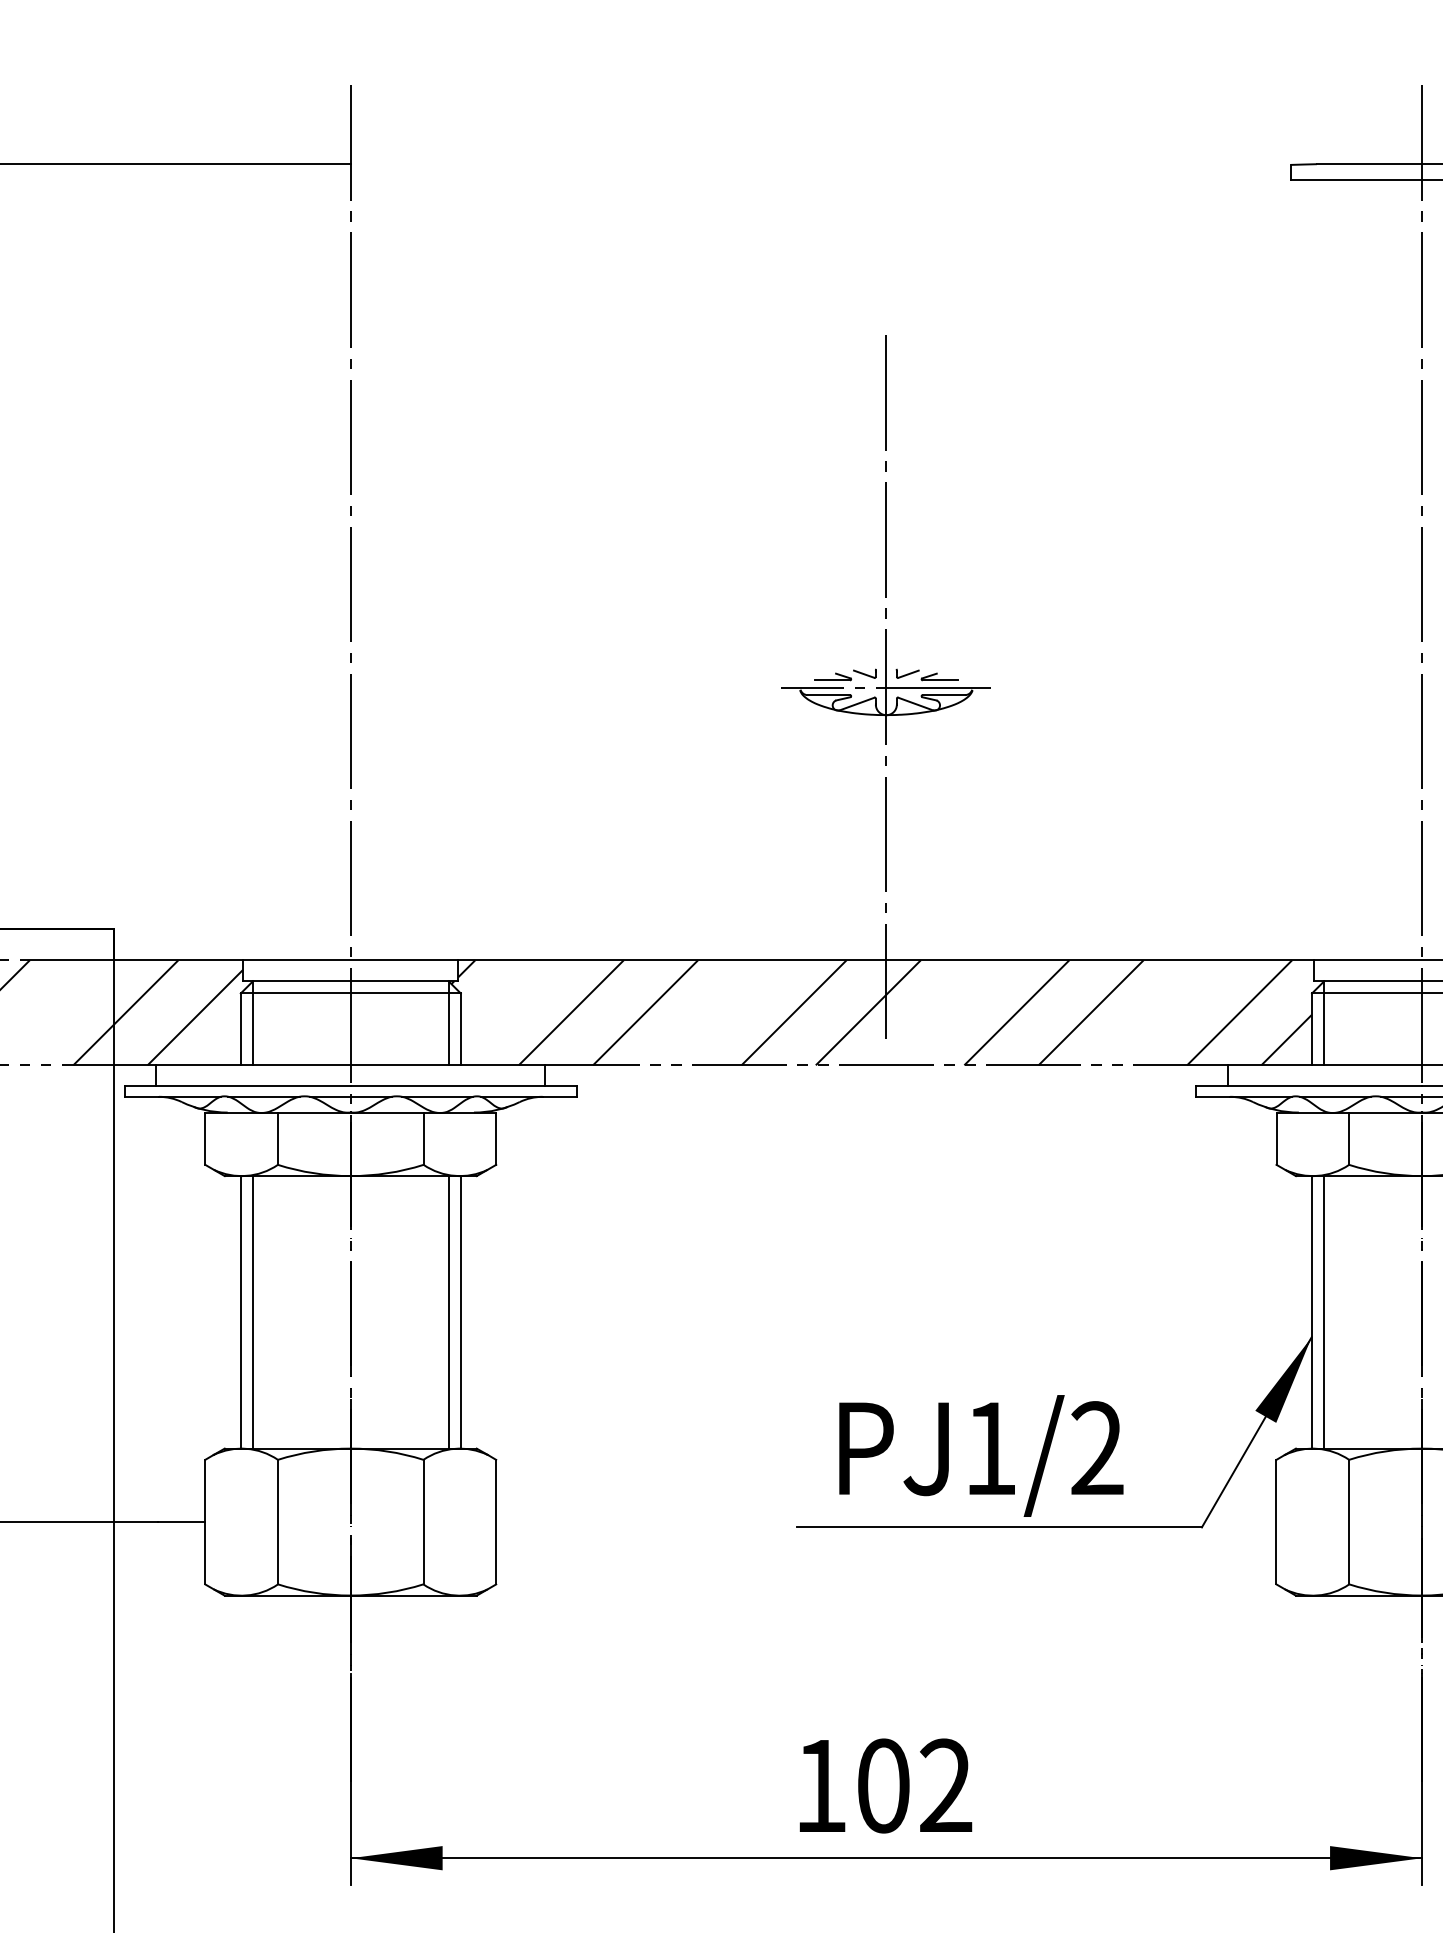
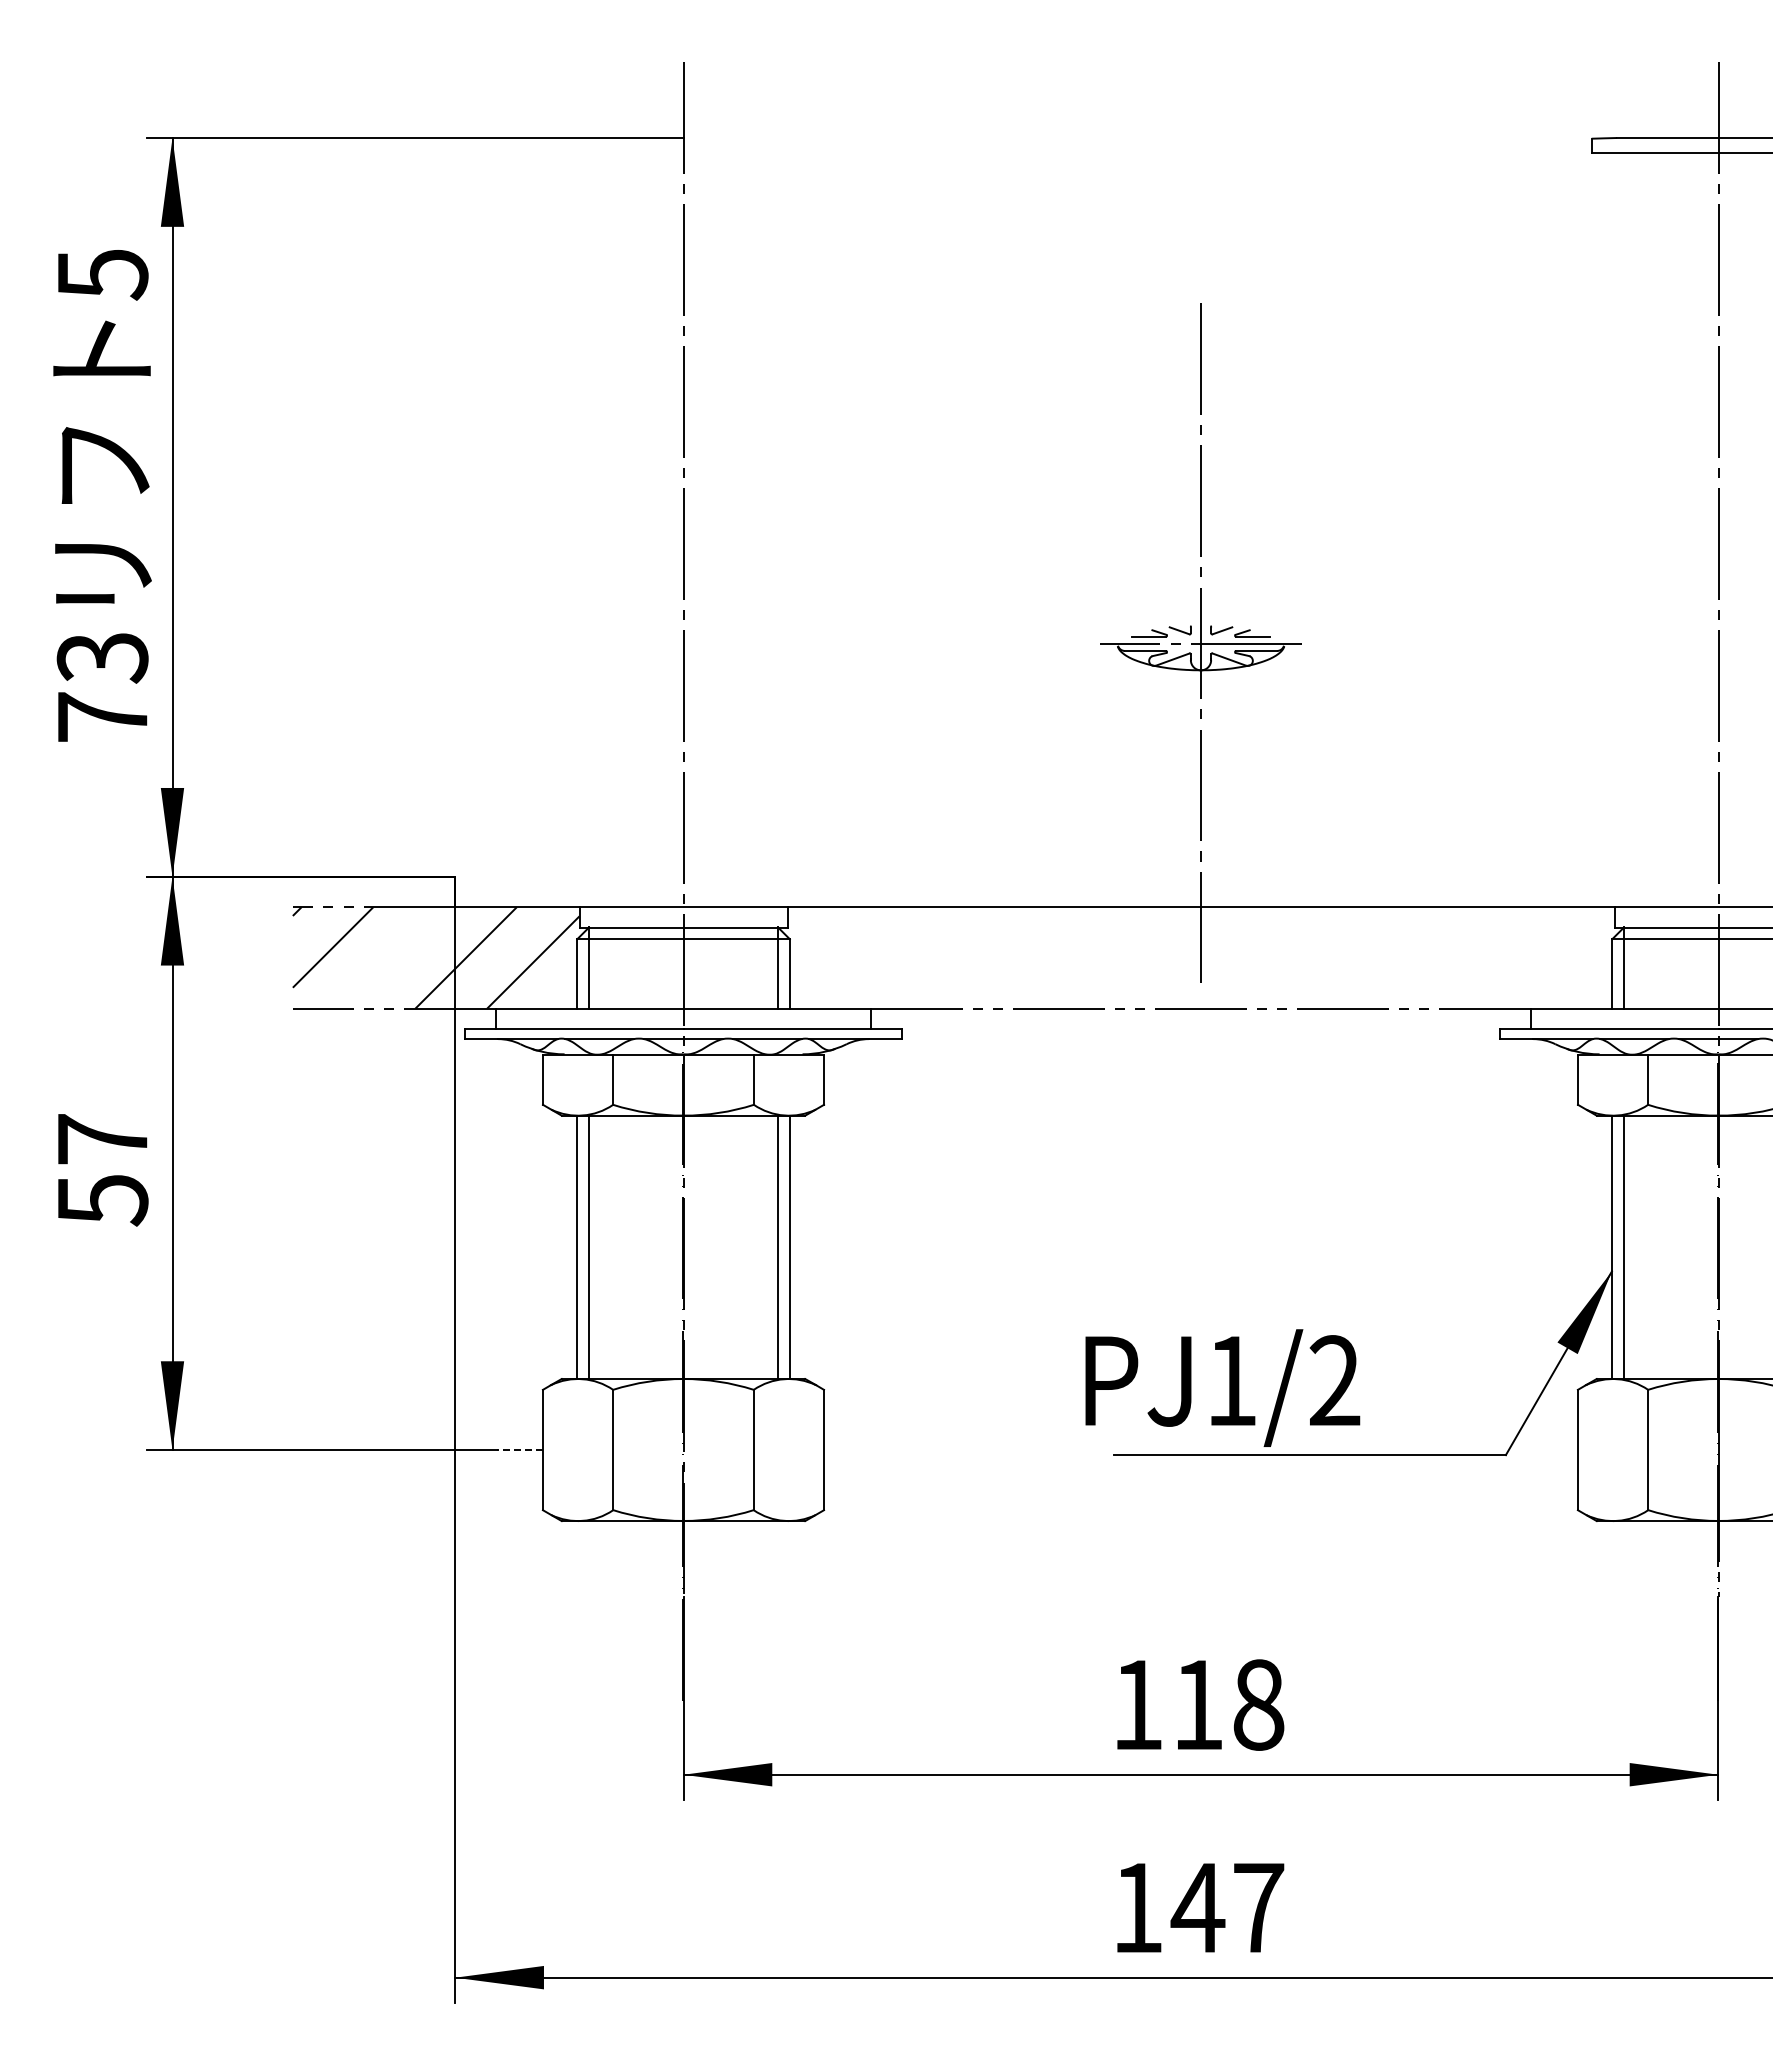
hatch: (880, 1012) -> (1195, 957), removed
text: (981, 1455) -> (1222, 1387), moved
line: (182, 1522) -> (520, 1450), solid -> dashed
text: (914, 1785) -> (1228, 1704), 102 -> 118

